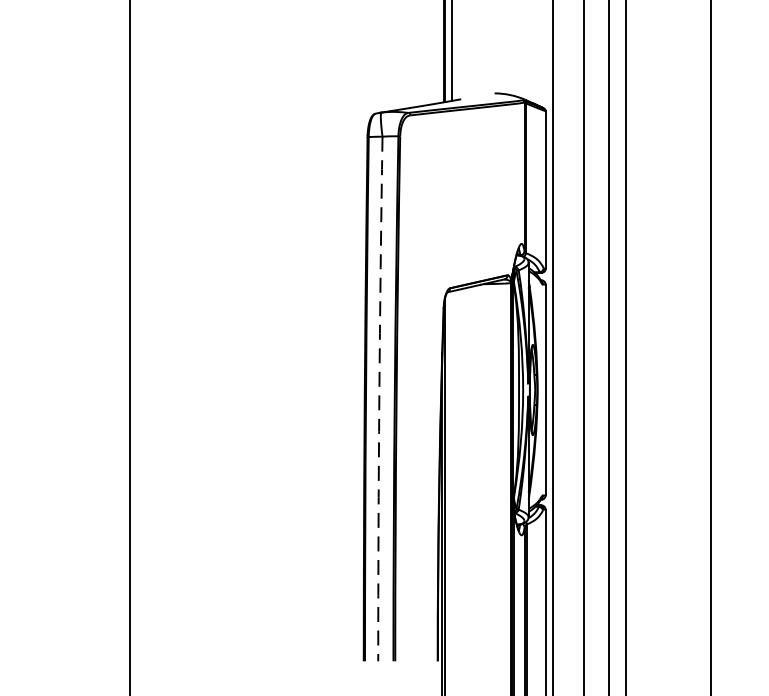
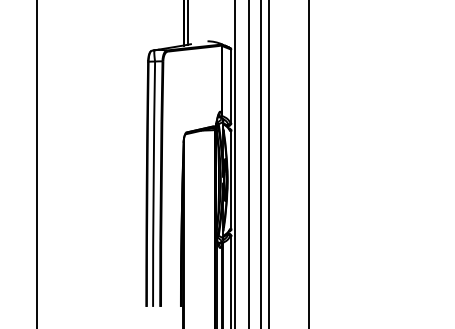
arc: (379, 399) -> (153, 184), dashed -> solid

